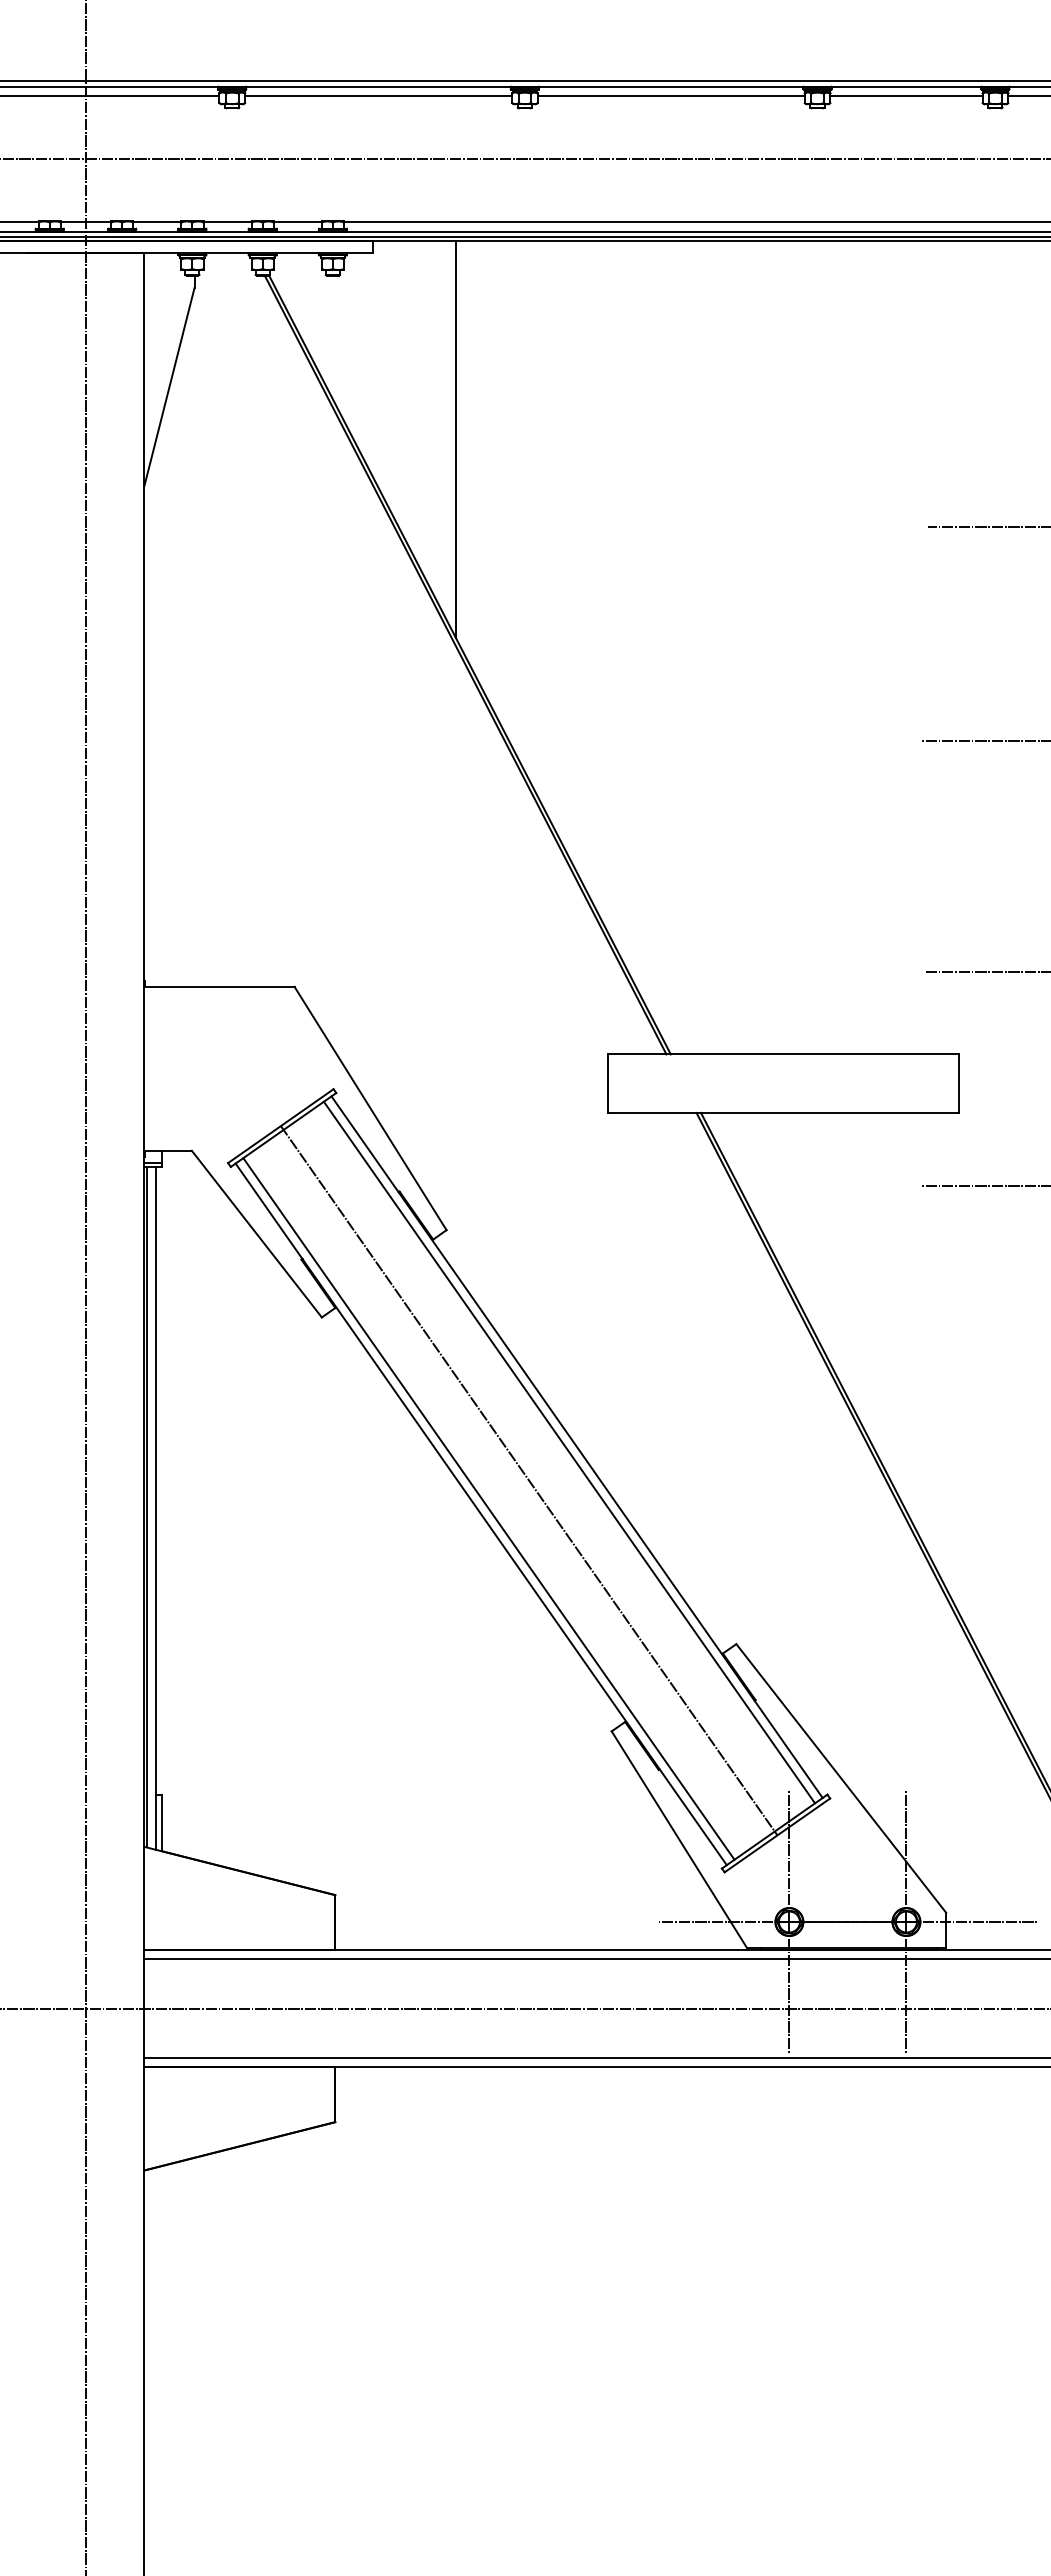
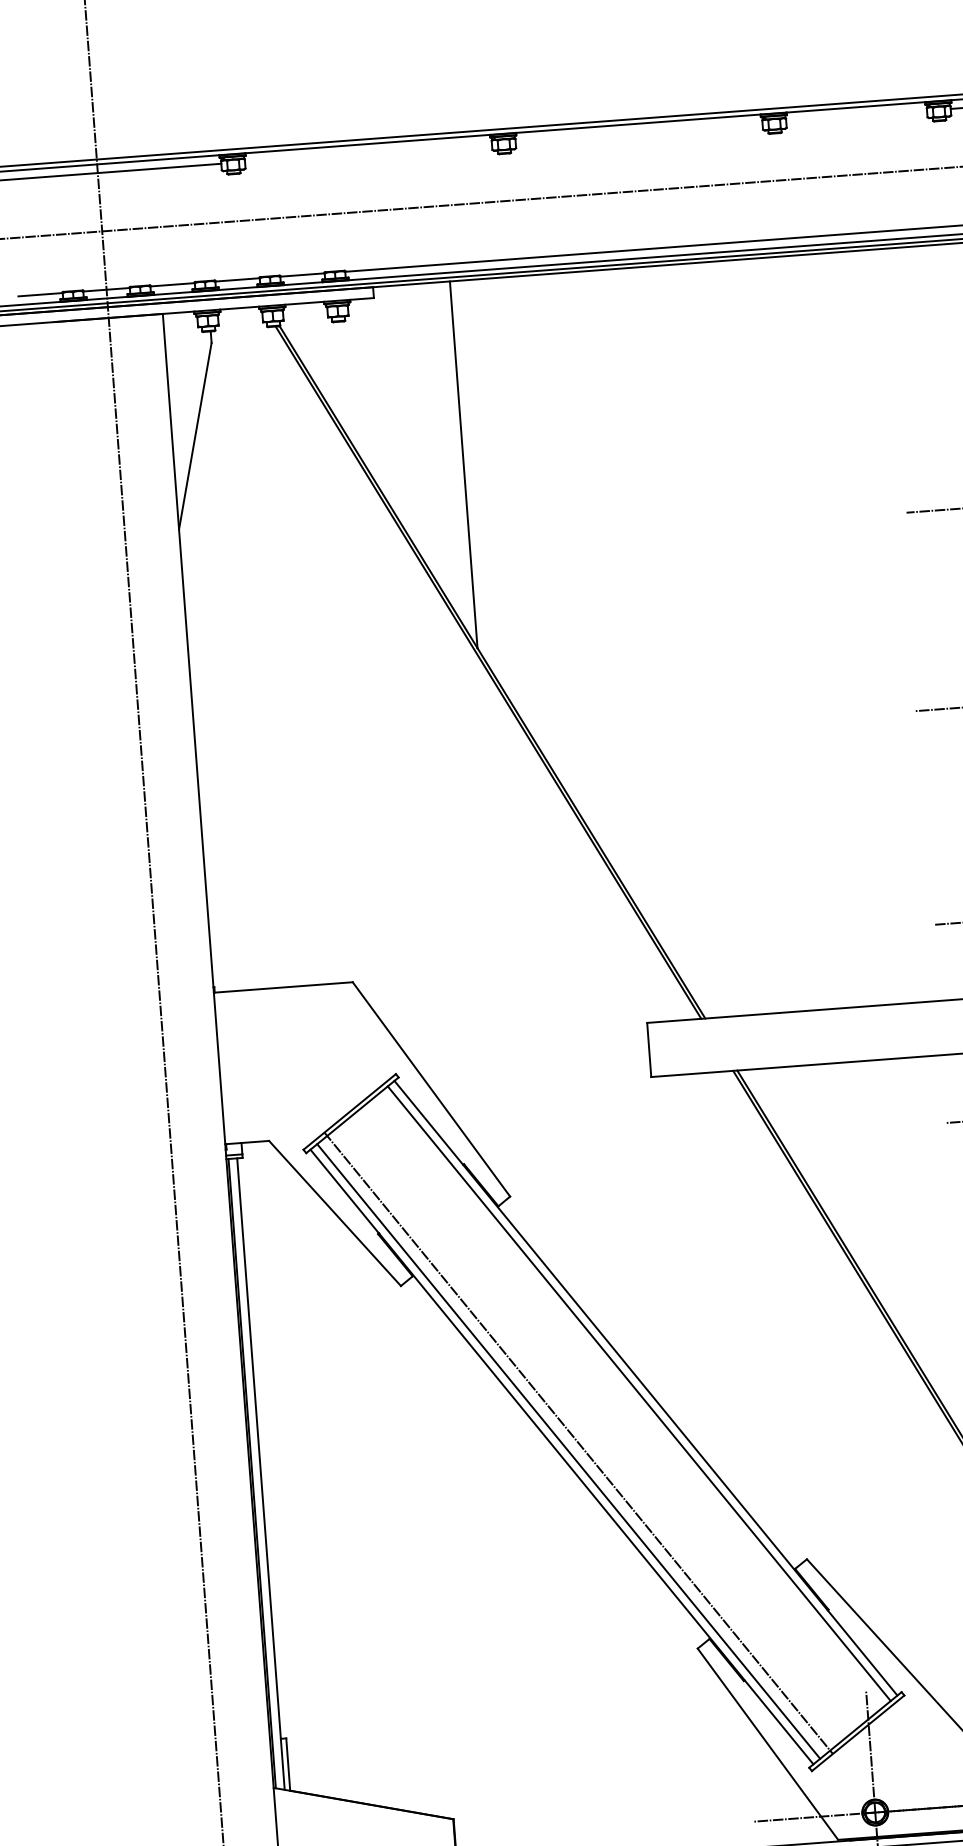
line: (378, 96) -> (368, 153), removed
line: (670, 96) -> (638, 132), removed
line: (906, 96) -> (856, 116), removed
line: (528, 1480) -> (577, 1442), moved

